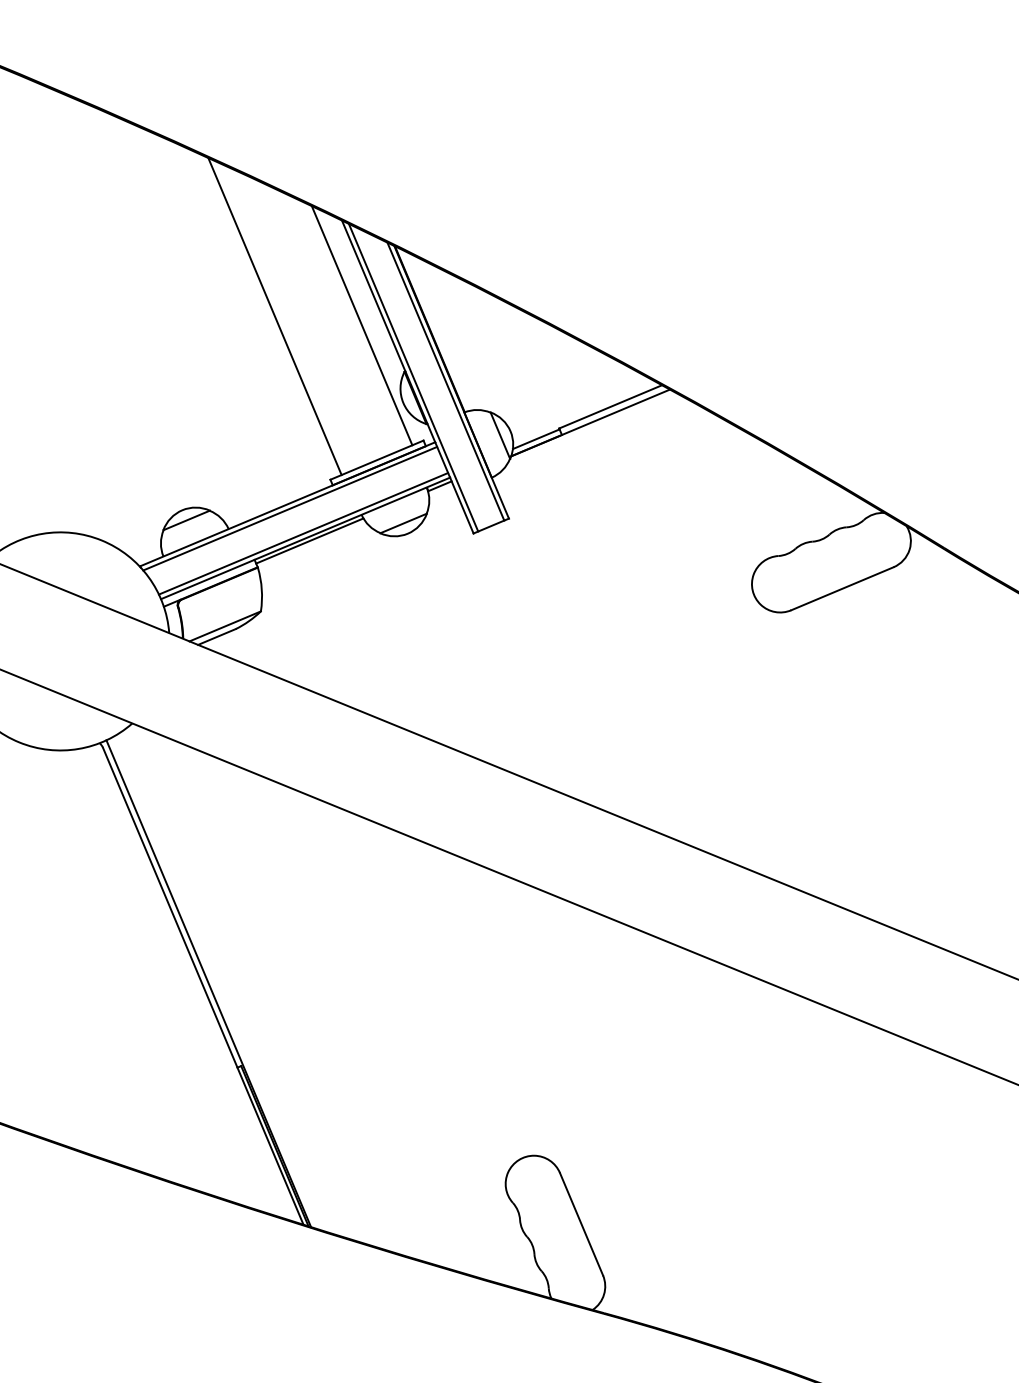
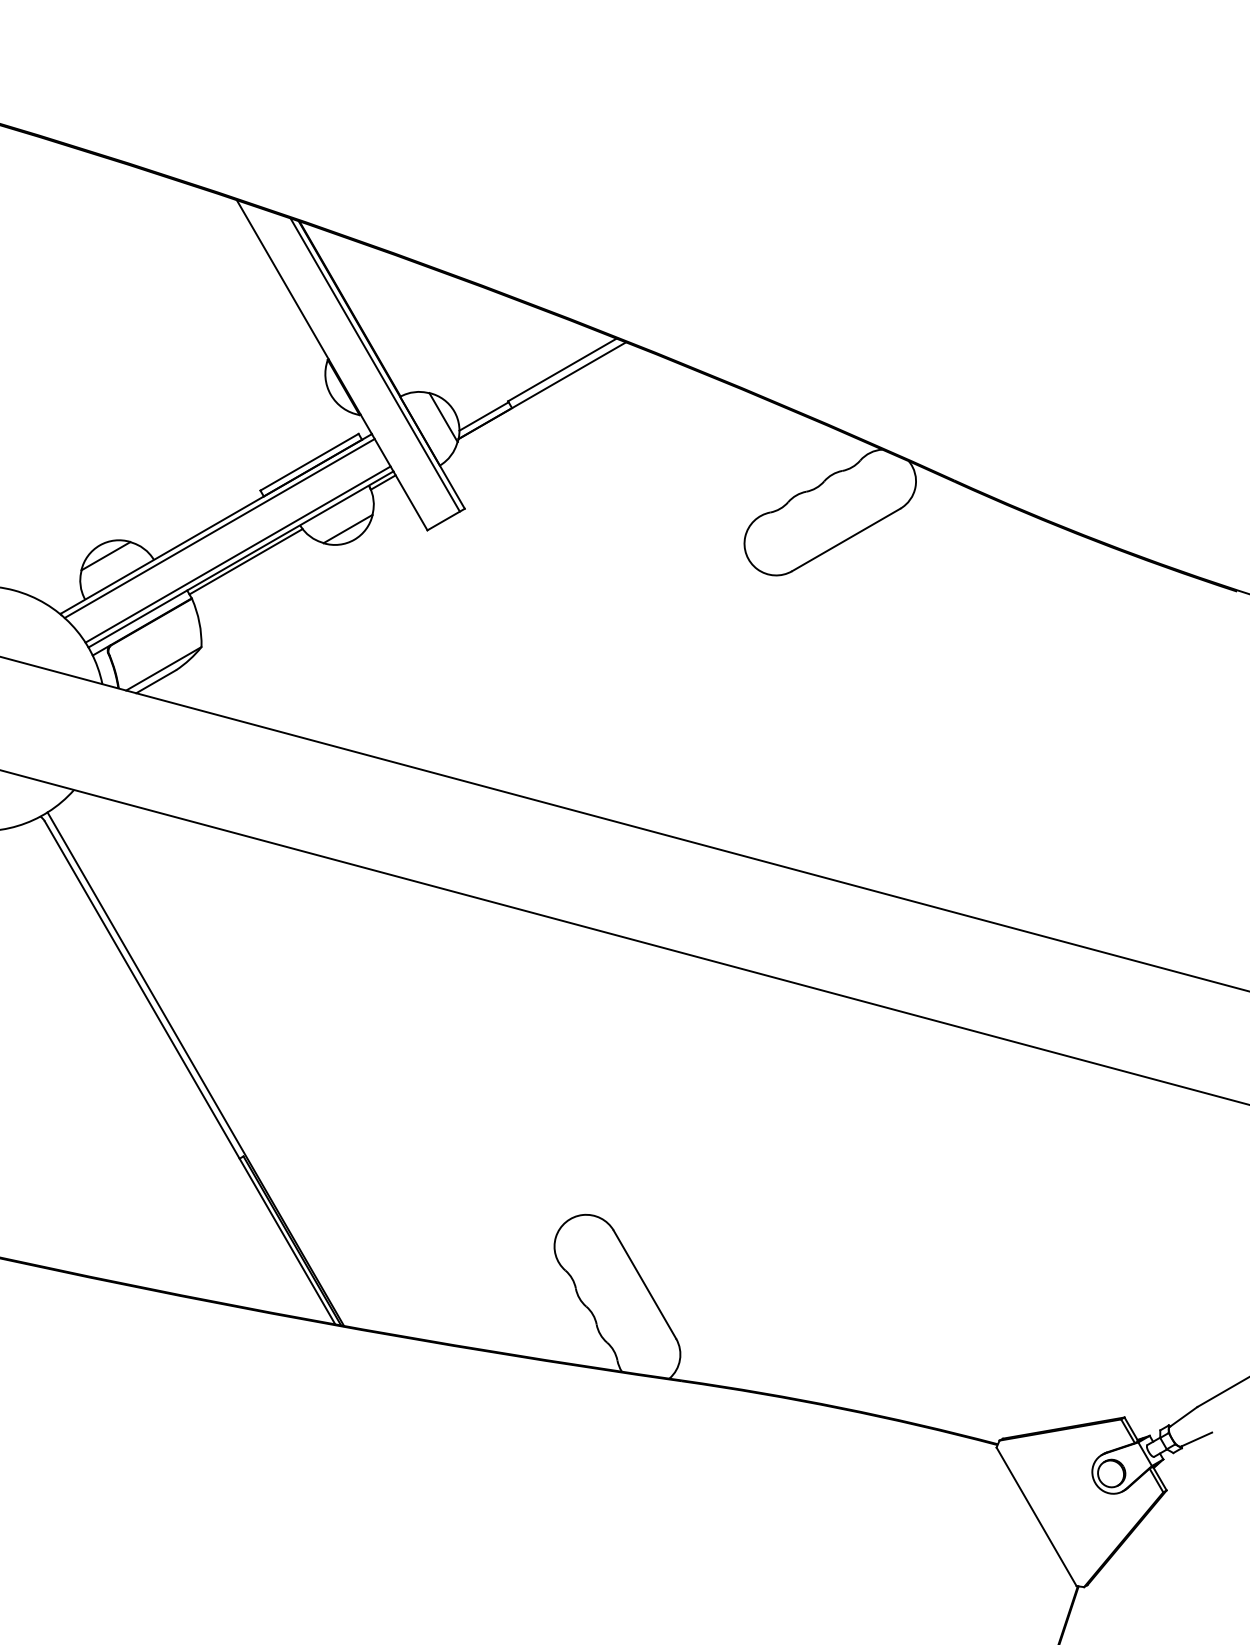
line: (274, 316) -> (175, 316), removed
line: (361, 325) -> (273, 314), removed
line: (413, 377) -> (338, 364), removed

